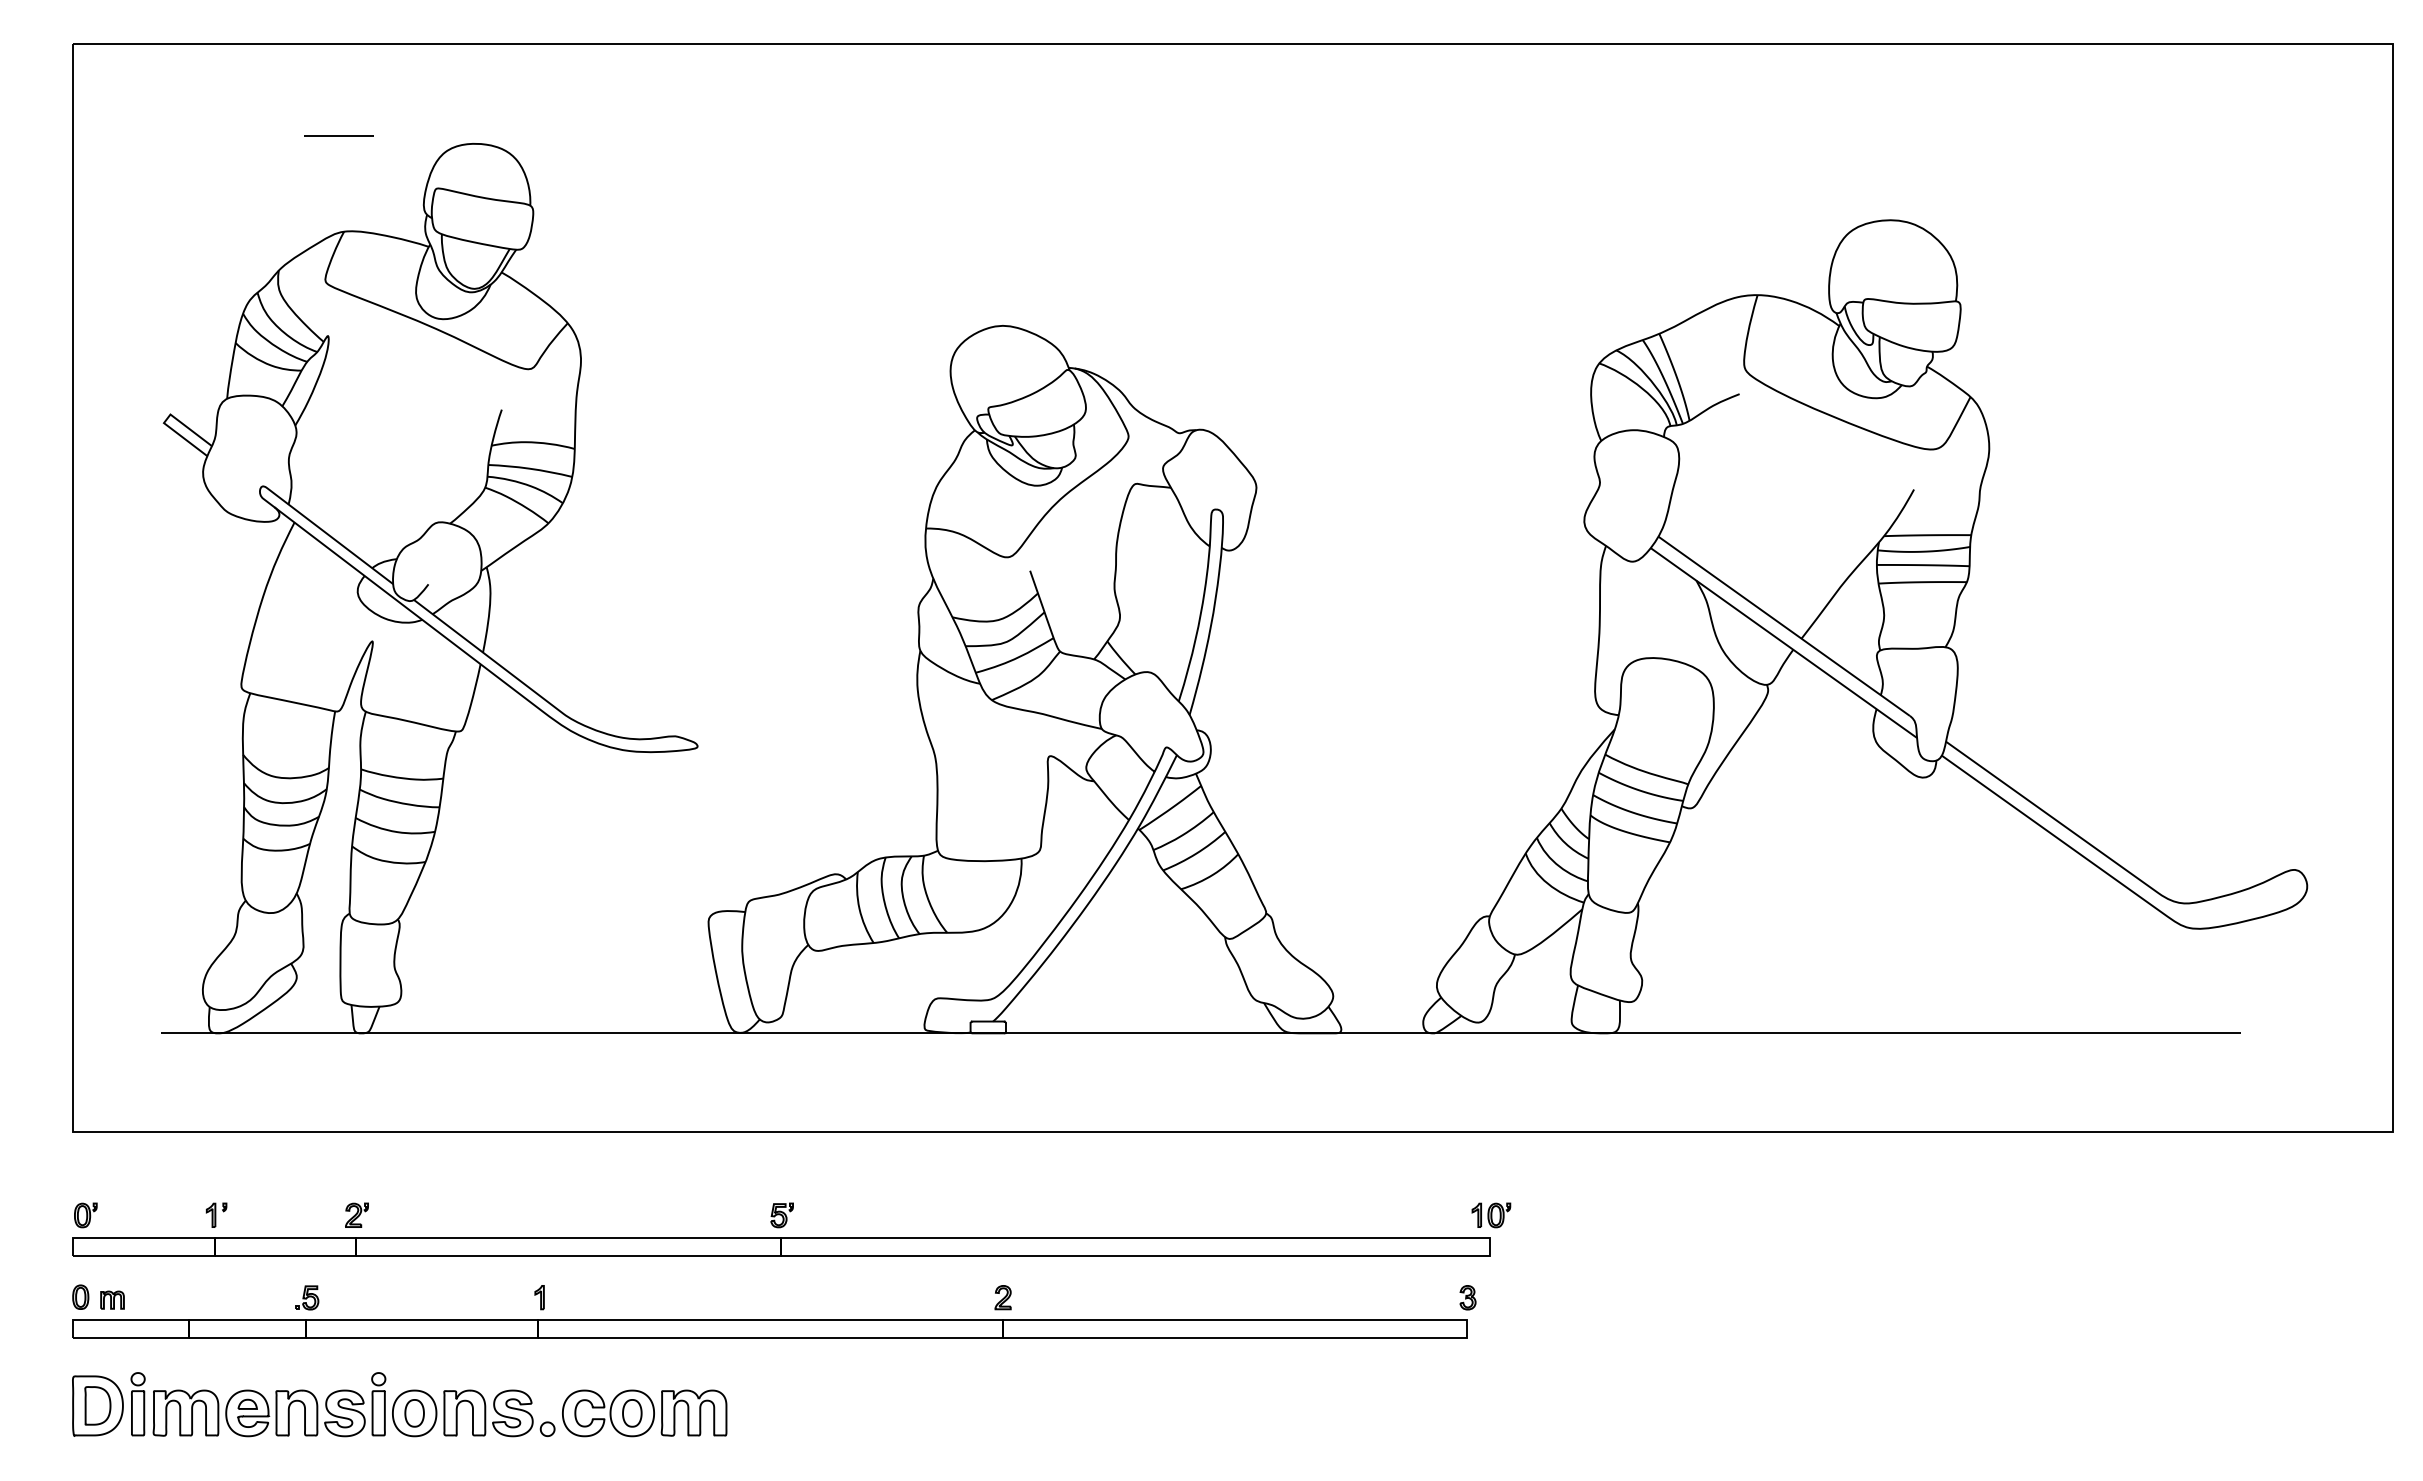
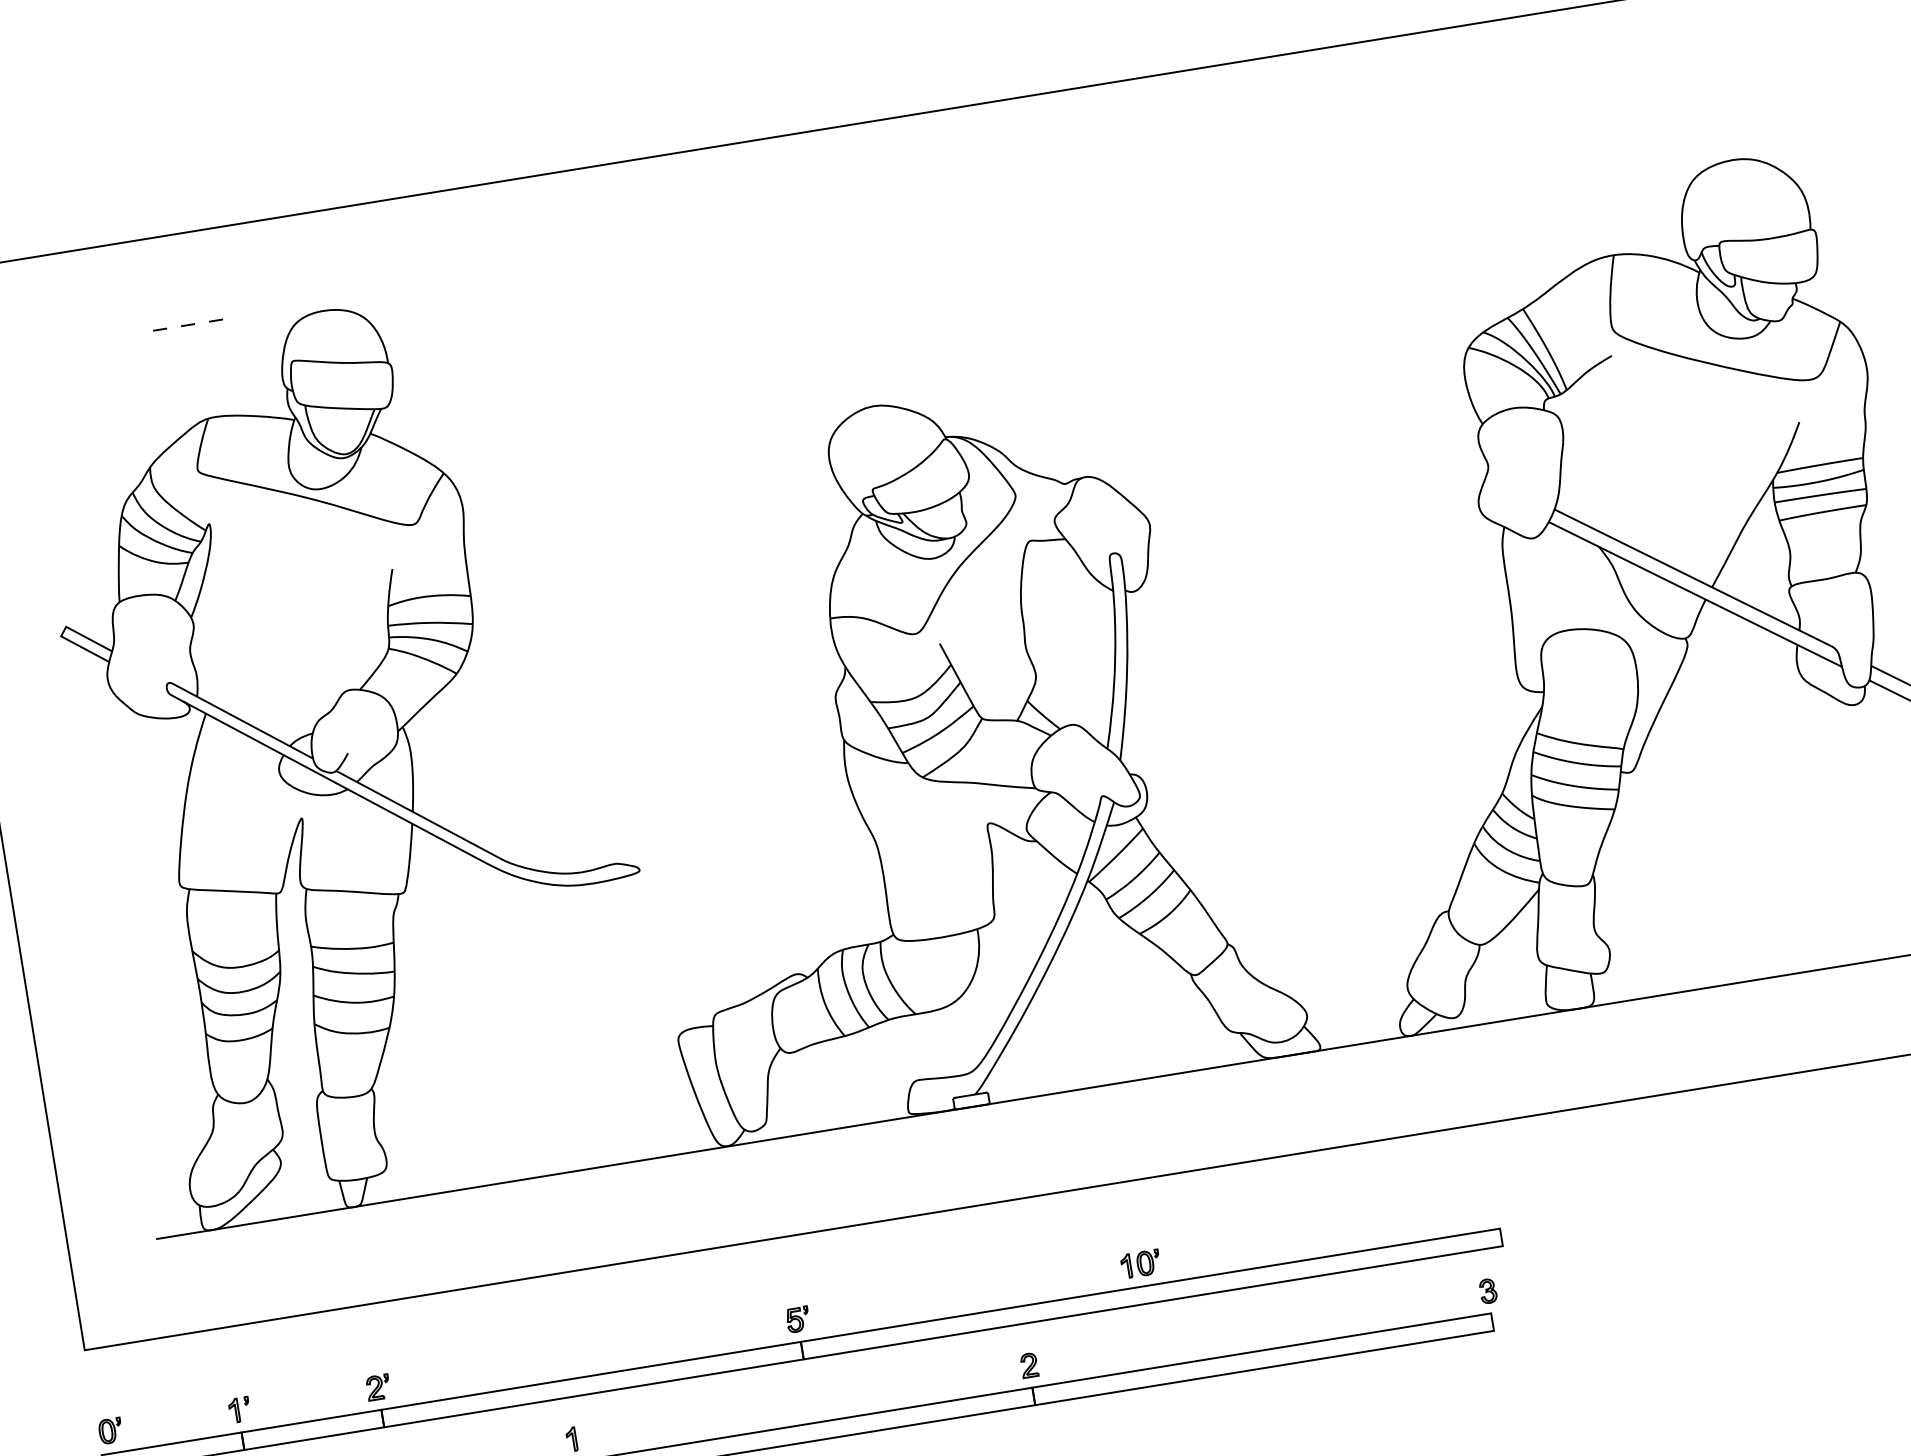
line: (339, 136) -> (188, 325), solid -> dashed
part: (1491, 1215) -> (1140, 1264), moved

